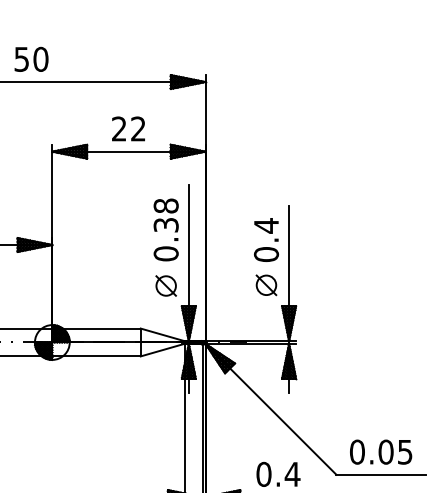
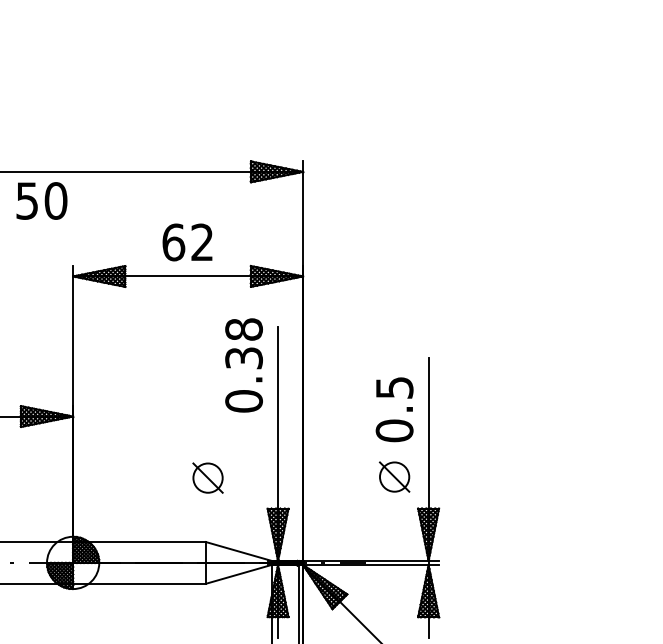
text: (31, 58) -> (41, 199), moved
text: (119, 128) -> (173, 241), 22 -> 62
text: (266, 225) -> (394, 387), 0.4 -> 0.5
text: (165, 229) -> (243, 364), moved
part: (165, 285) -> (206, 477), moved

